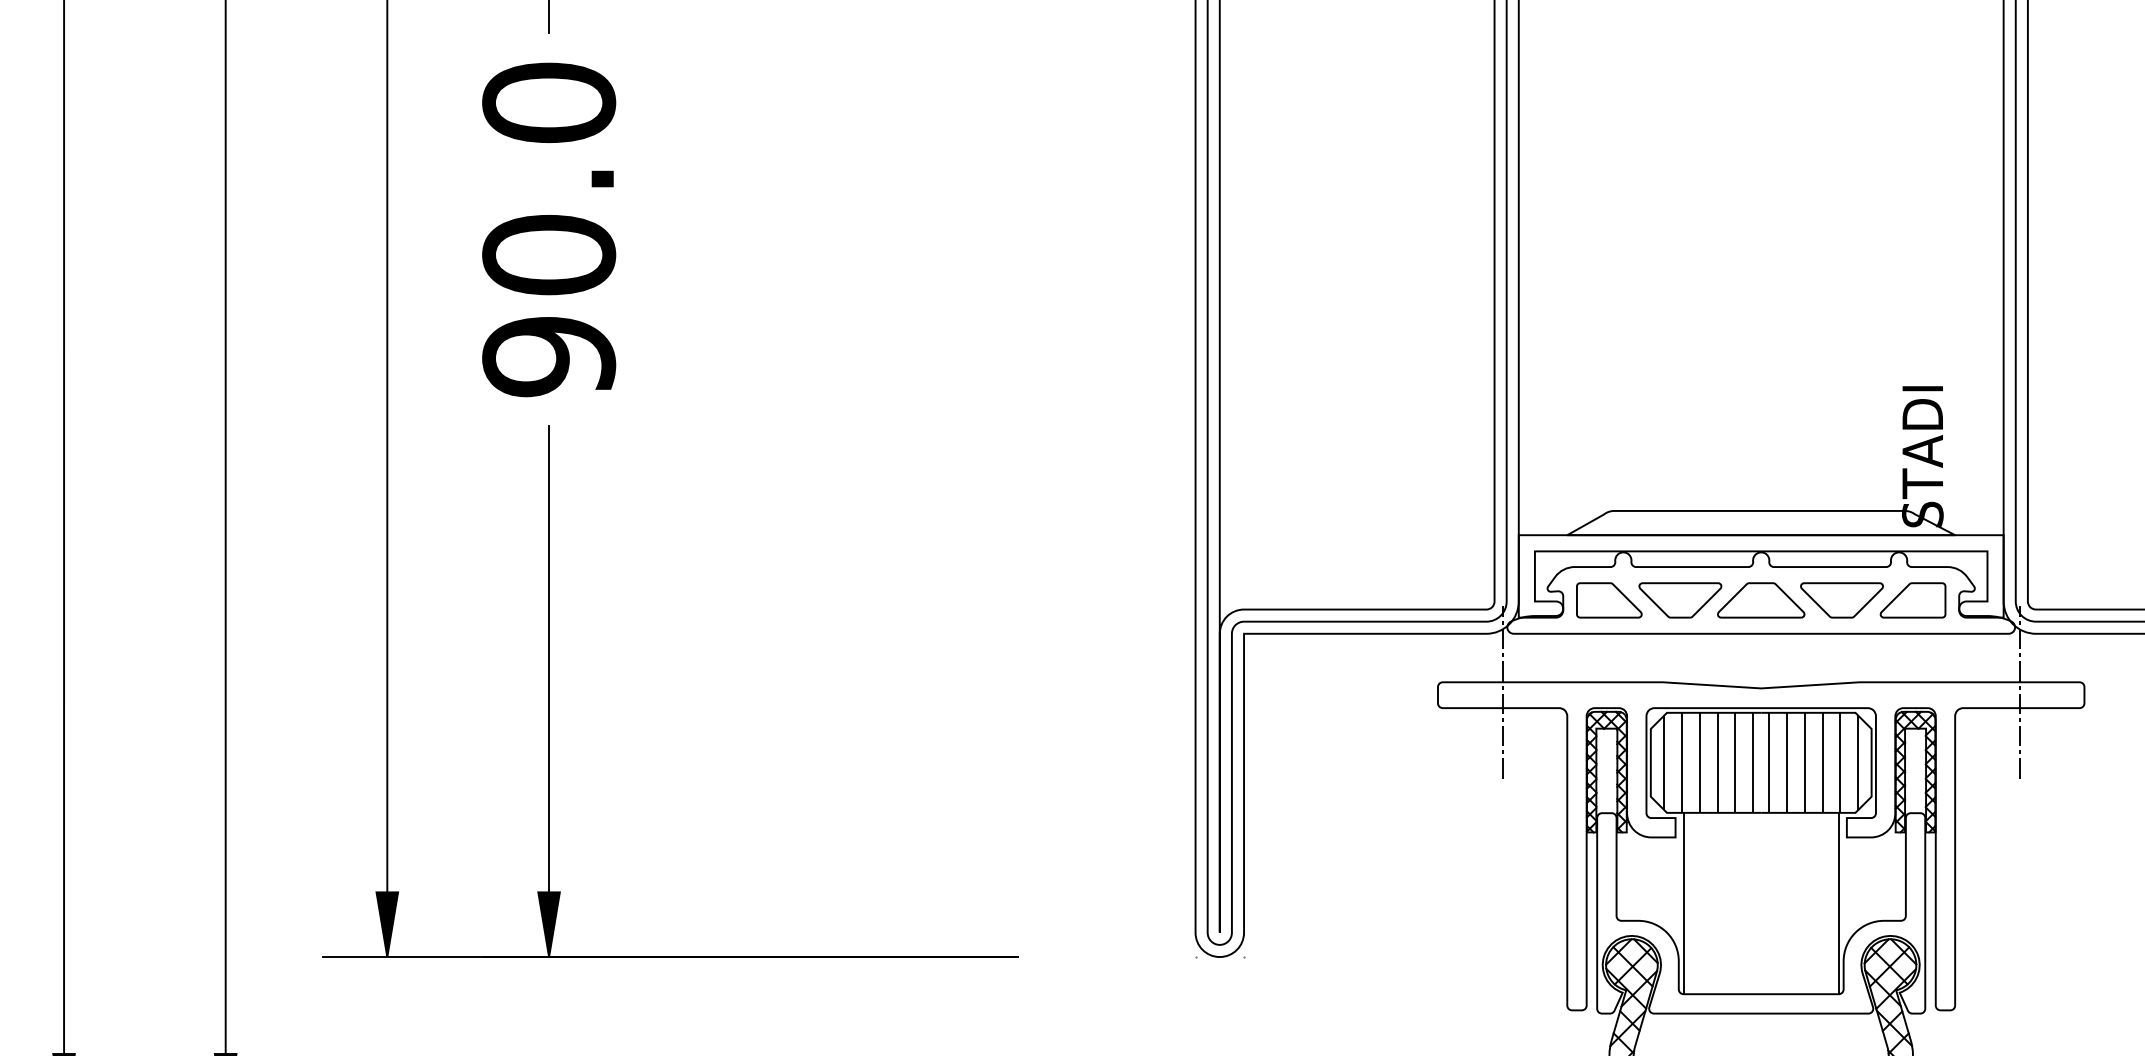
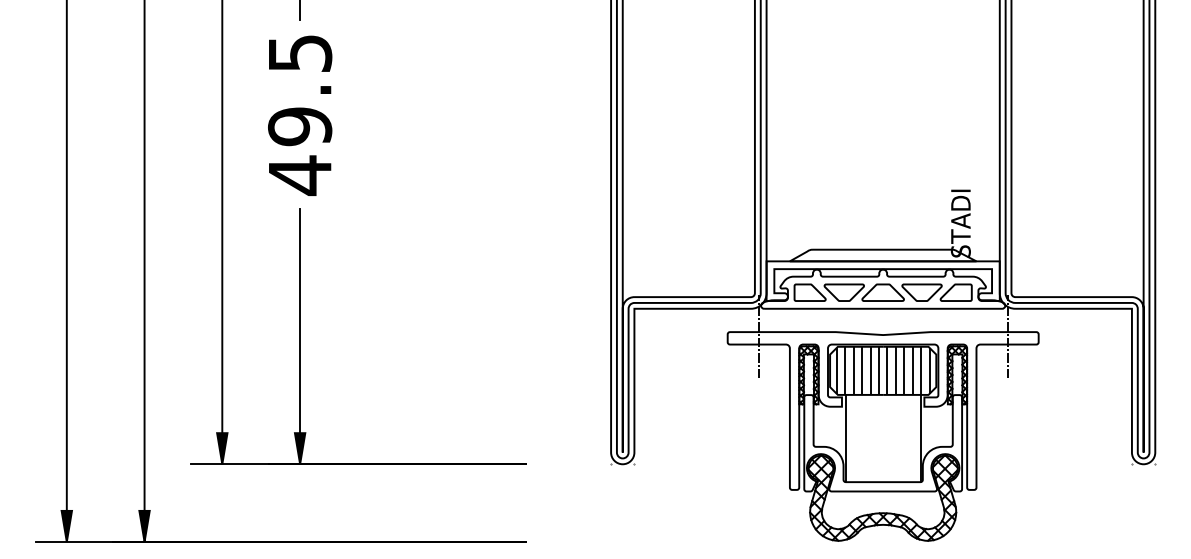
text: (549, 231) -> (300, 115), 90.0 -> 49.5

